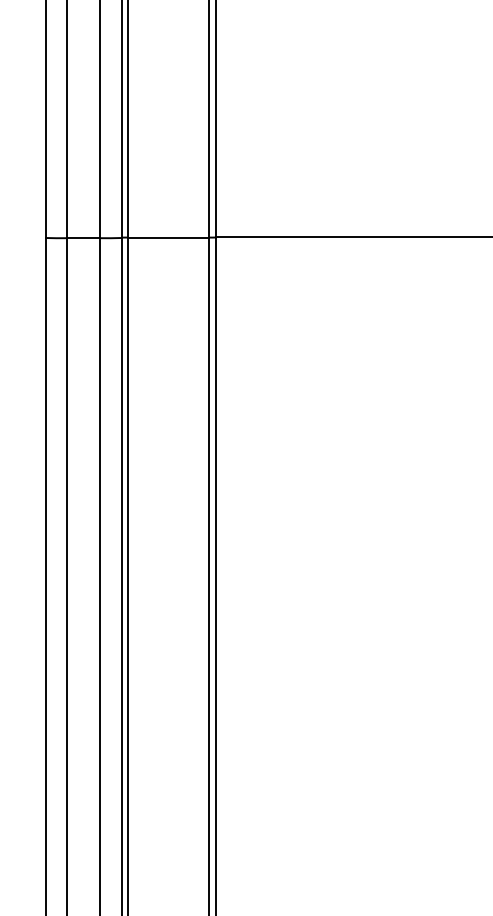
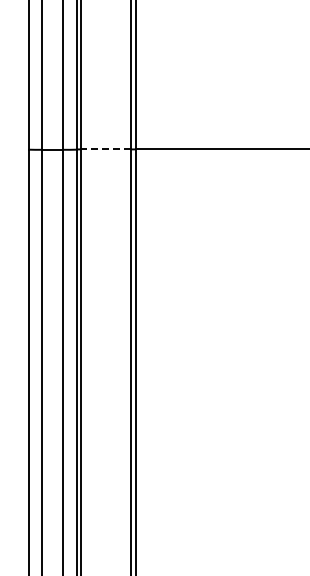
line: (167, 237) -> (105, 149), solid -> dashed

